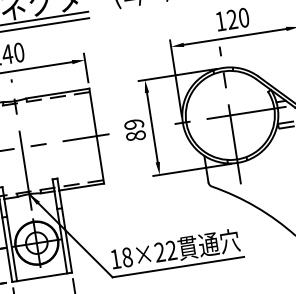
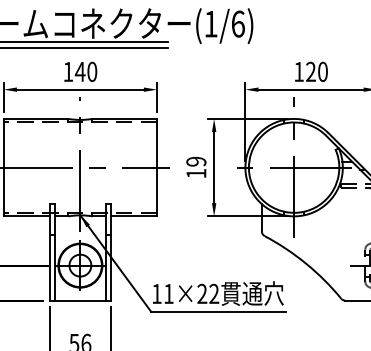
text: (136, 135) -> (196, 173), 89 -> 19
text: (126, 257) -> (168, 293), 18×22 -> 11×22

